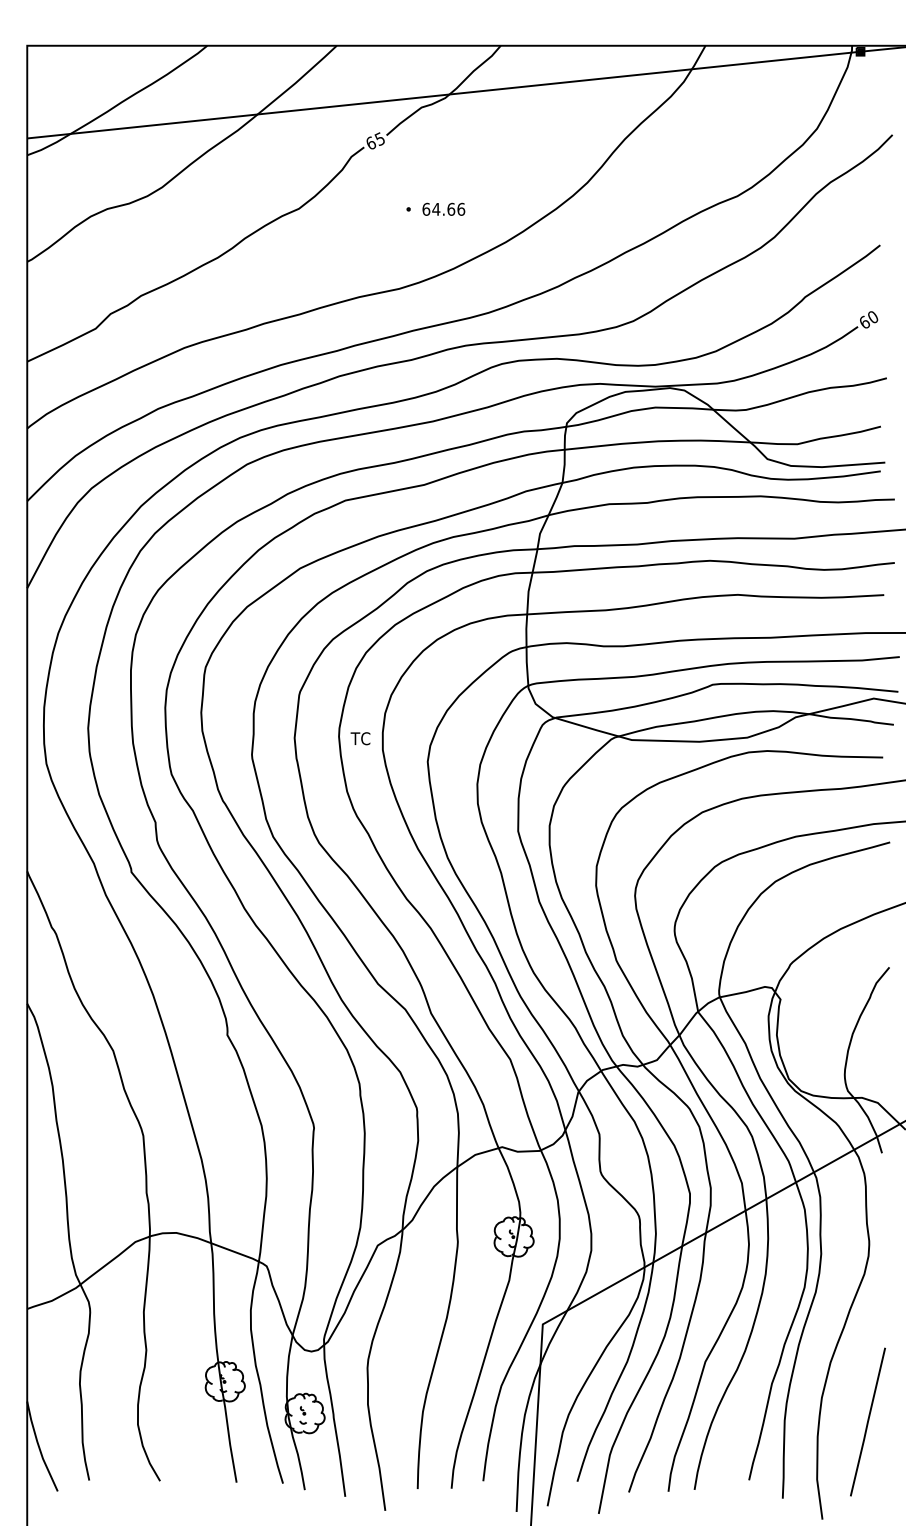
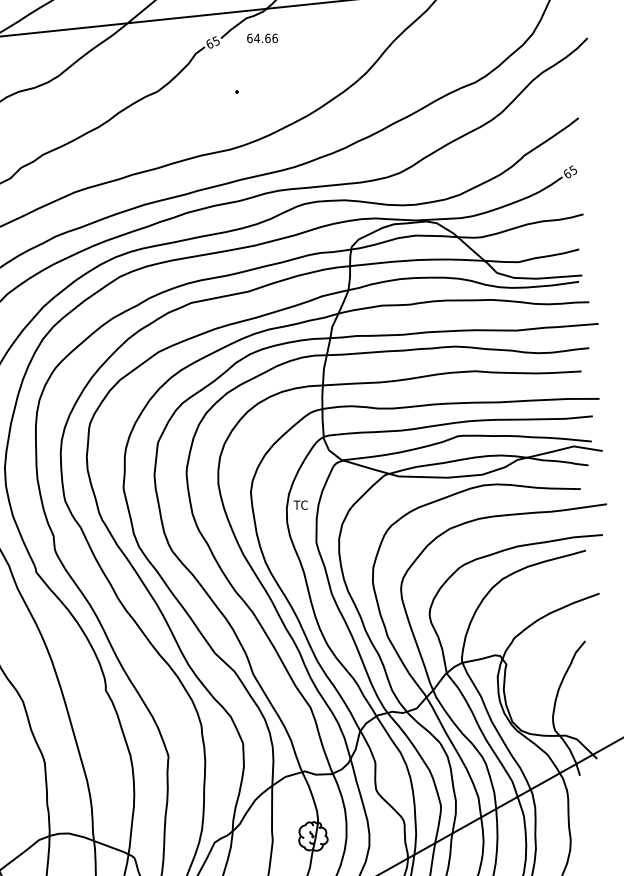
text: (443, 208) -> (262, 37), moved
text: (872, 317) -> (573, 170), 60 -> 65
text: (360, 738) -> (300, 505), moved

